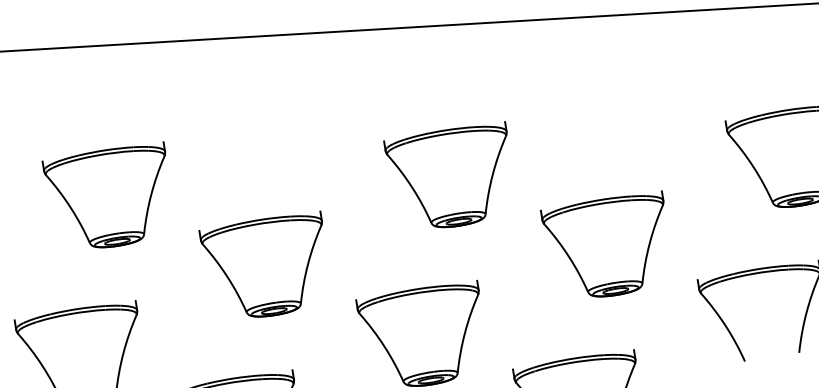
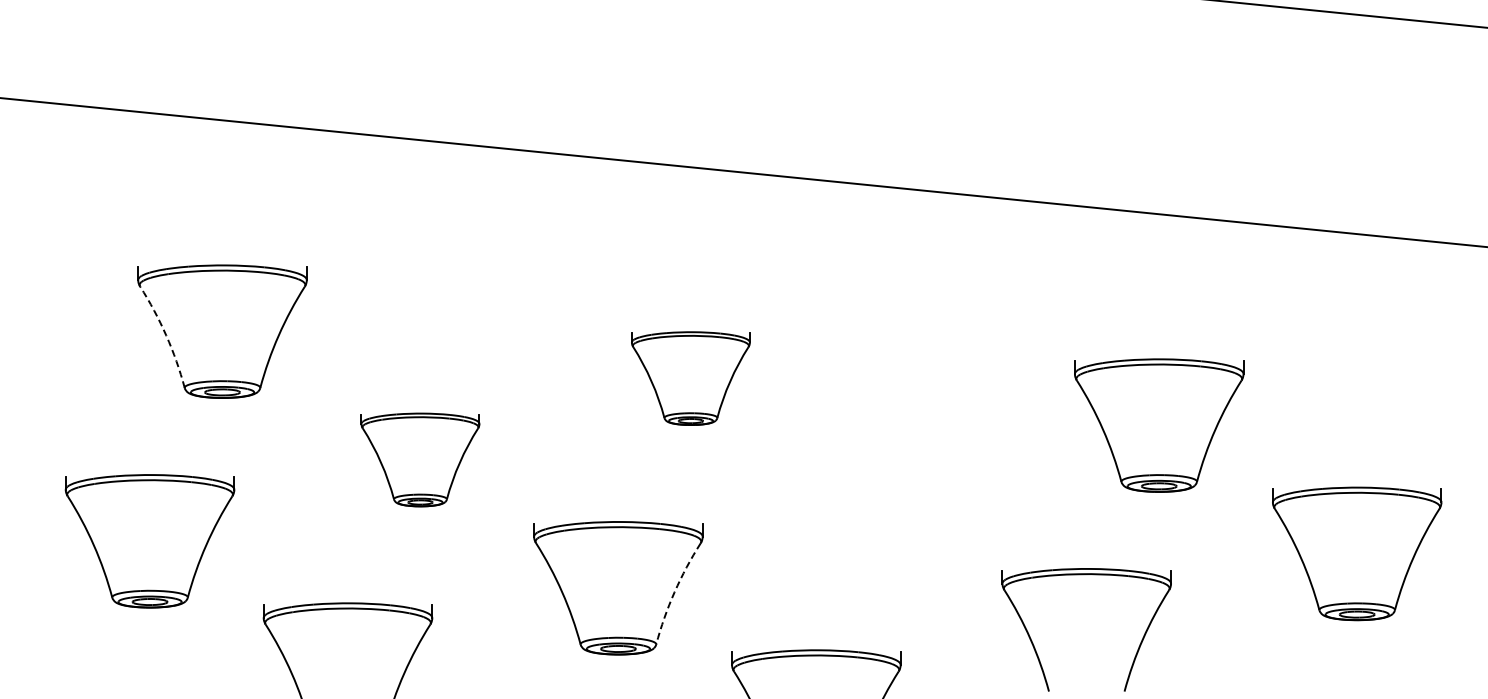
part: (451, 178) -> (690, 378), size x0.7
arc: (70, 207) -> (166, 335), solid -> dashed
part: (608, 247) -> (888, 506), removed
part: (267, 267) -> (420, 459), size x0.7
arc: (464, 333) -> (674, 592), solid -> dashed

